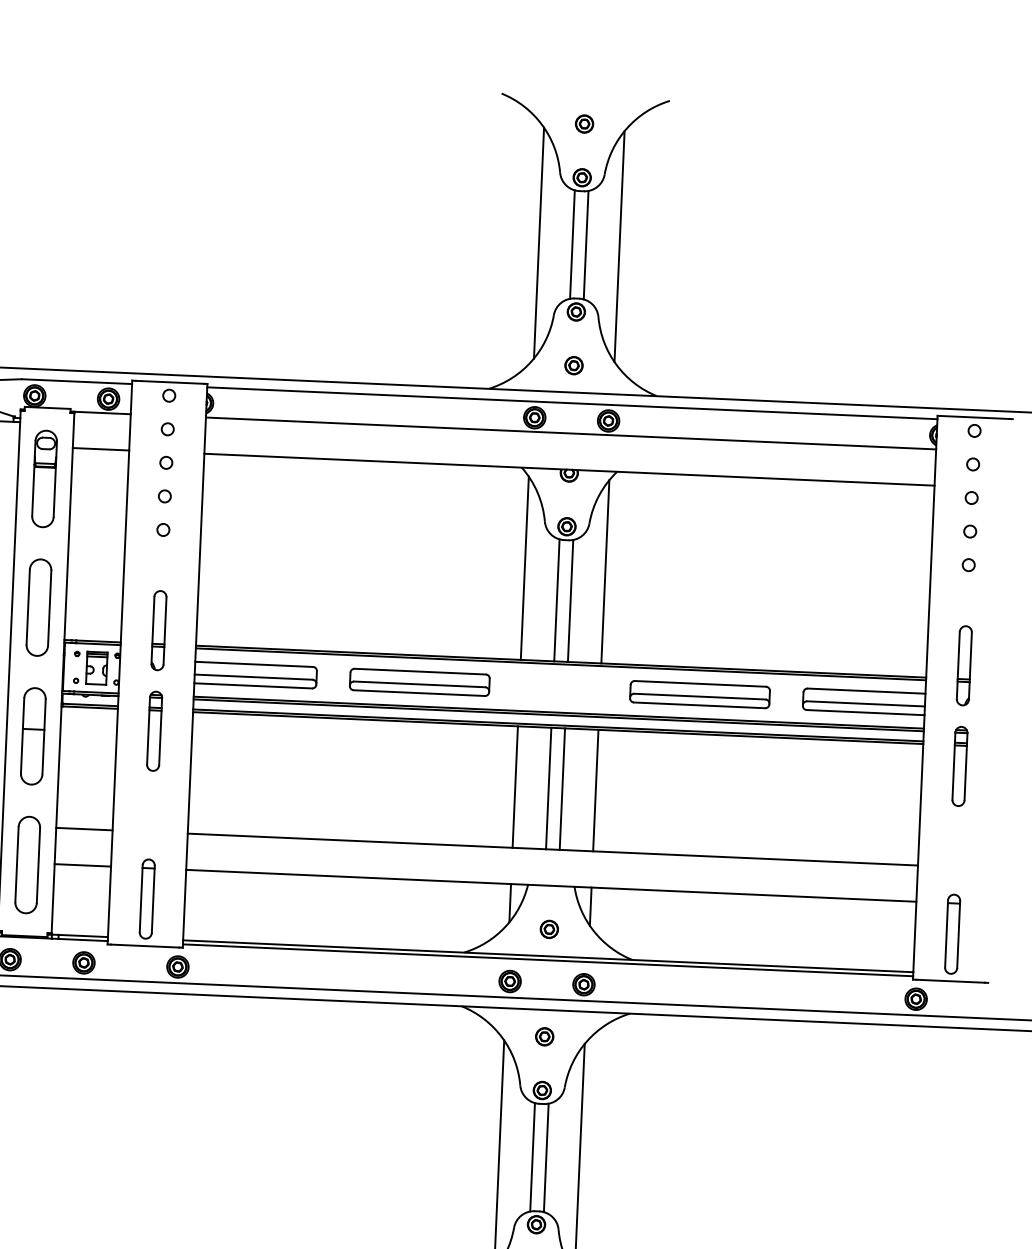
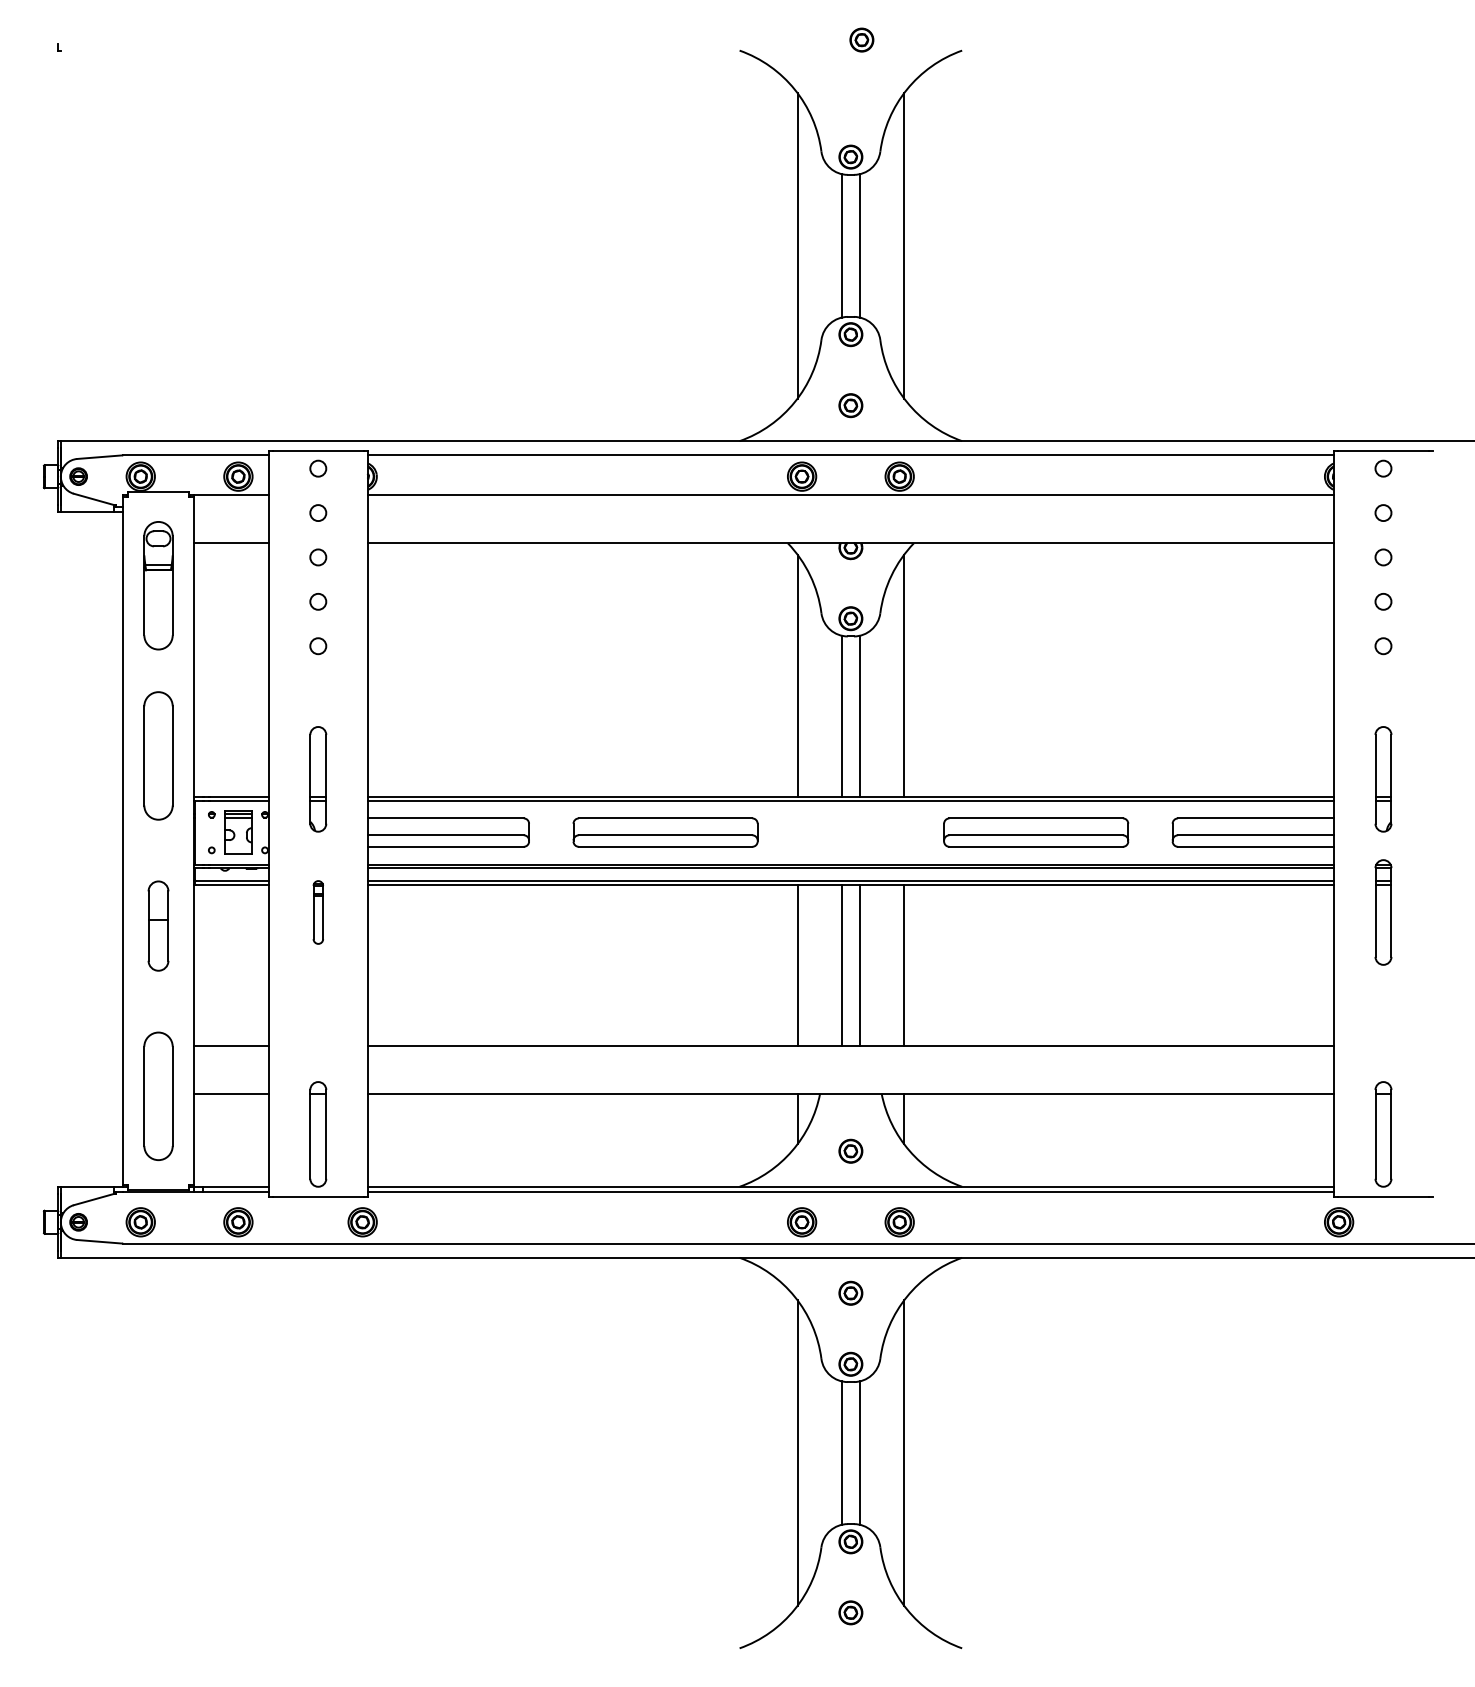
part: (584, 123) -> (861, 39), moved
part: (154, 731) -> (318, 912), size x0.6
part: (33, 735) -> (158, 925), size x0.7

